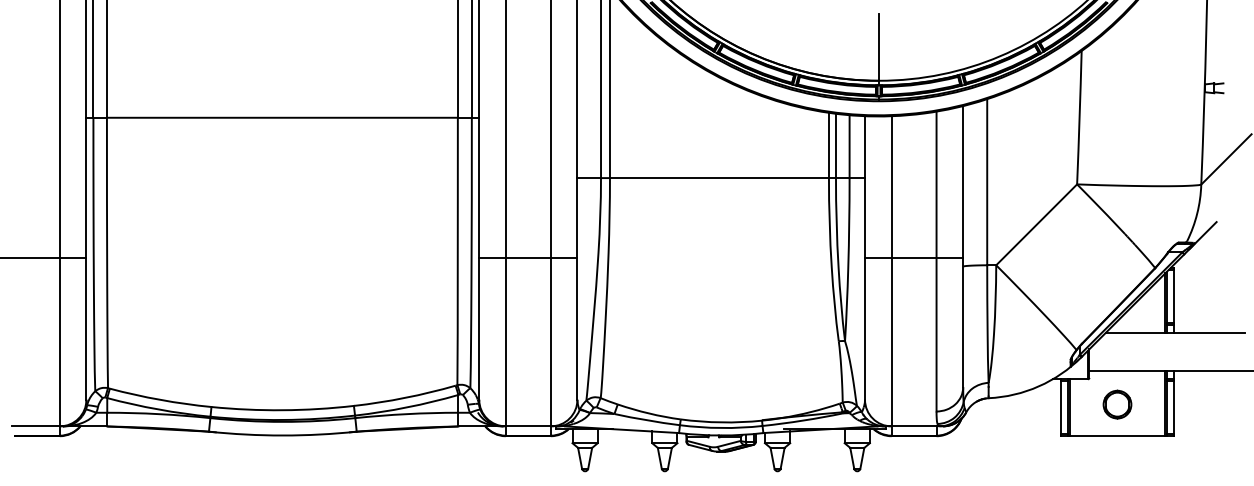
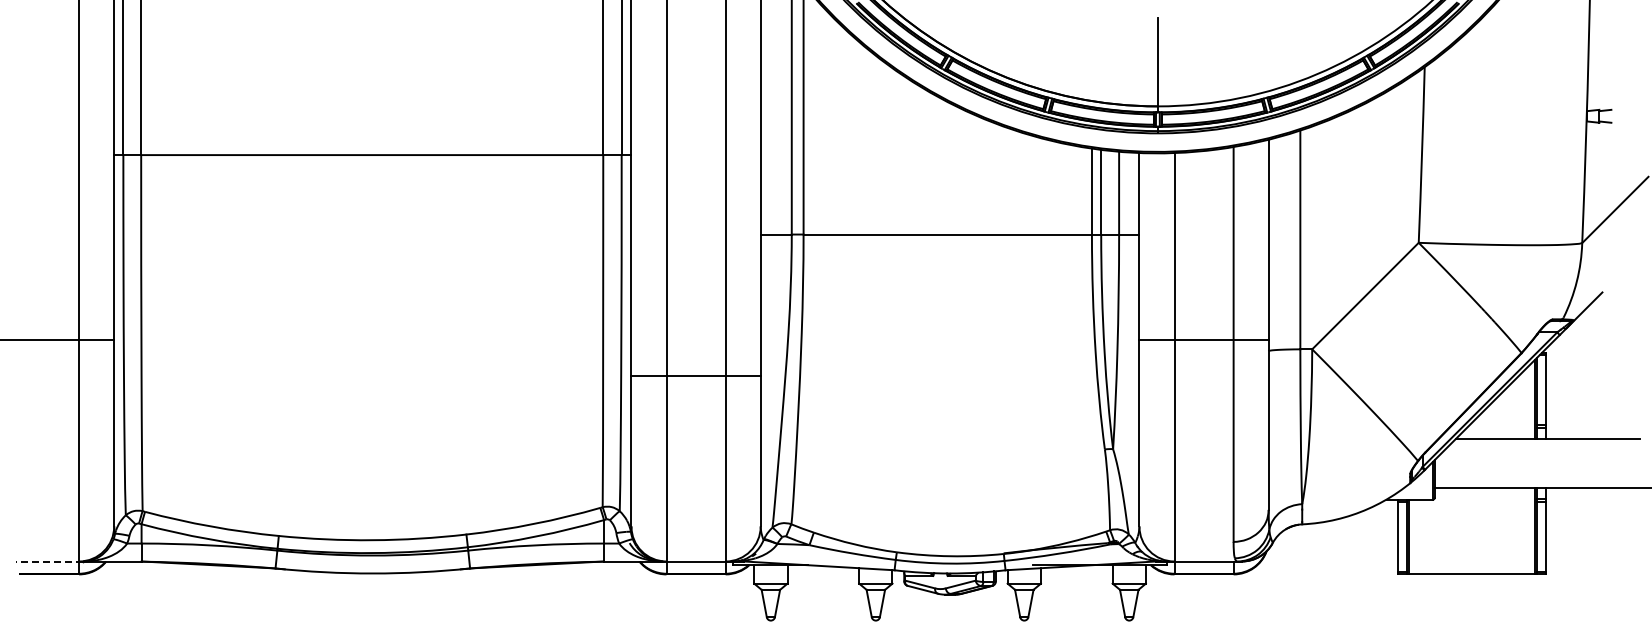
line: (527, 257) -> (695, 375), moved
part: (1117, 404) -> (1471, 532), removed
line: (37, 426) -> (49, 561), solid -> dashed

